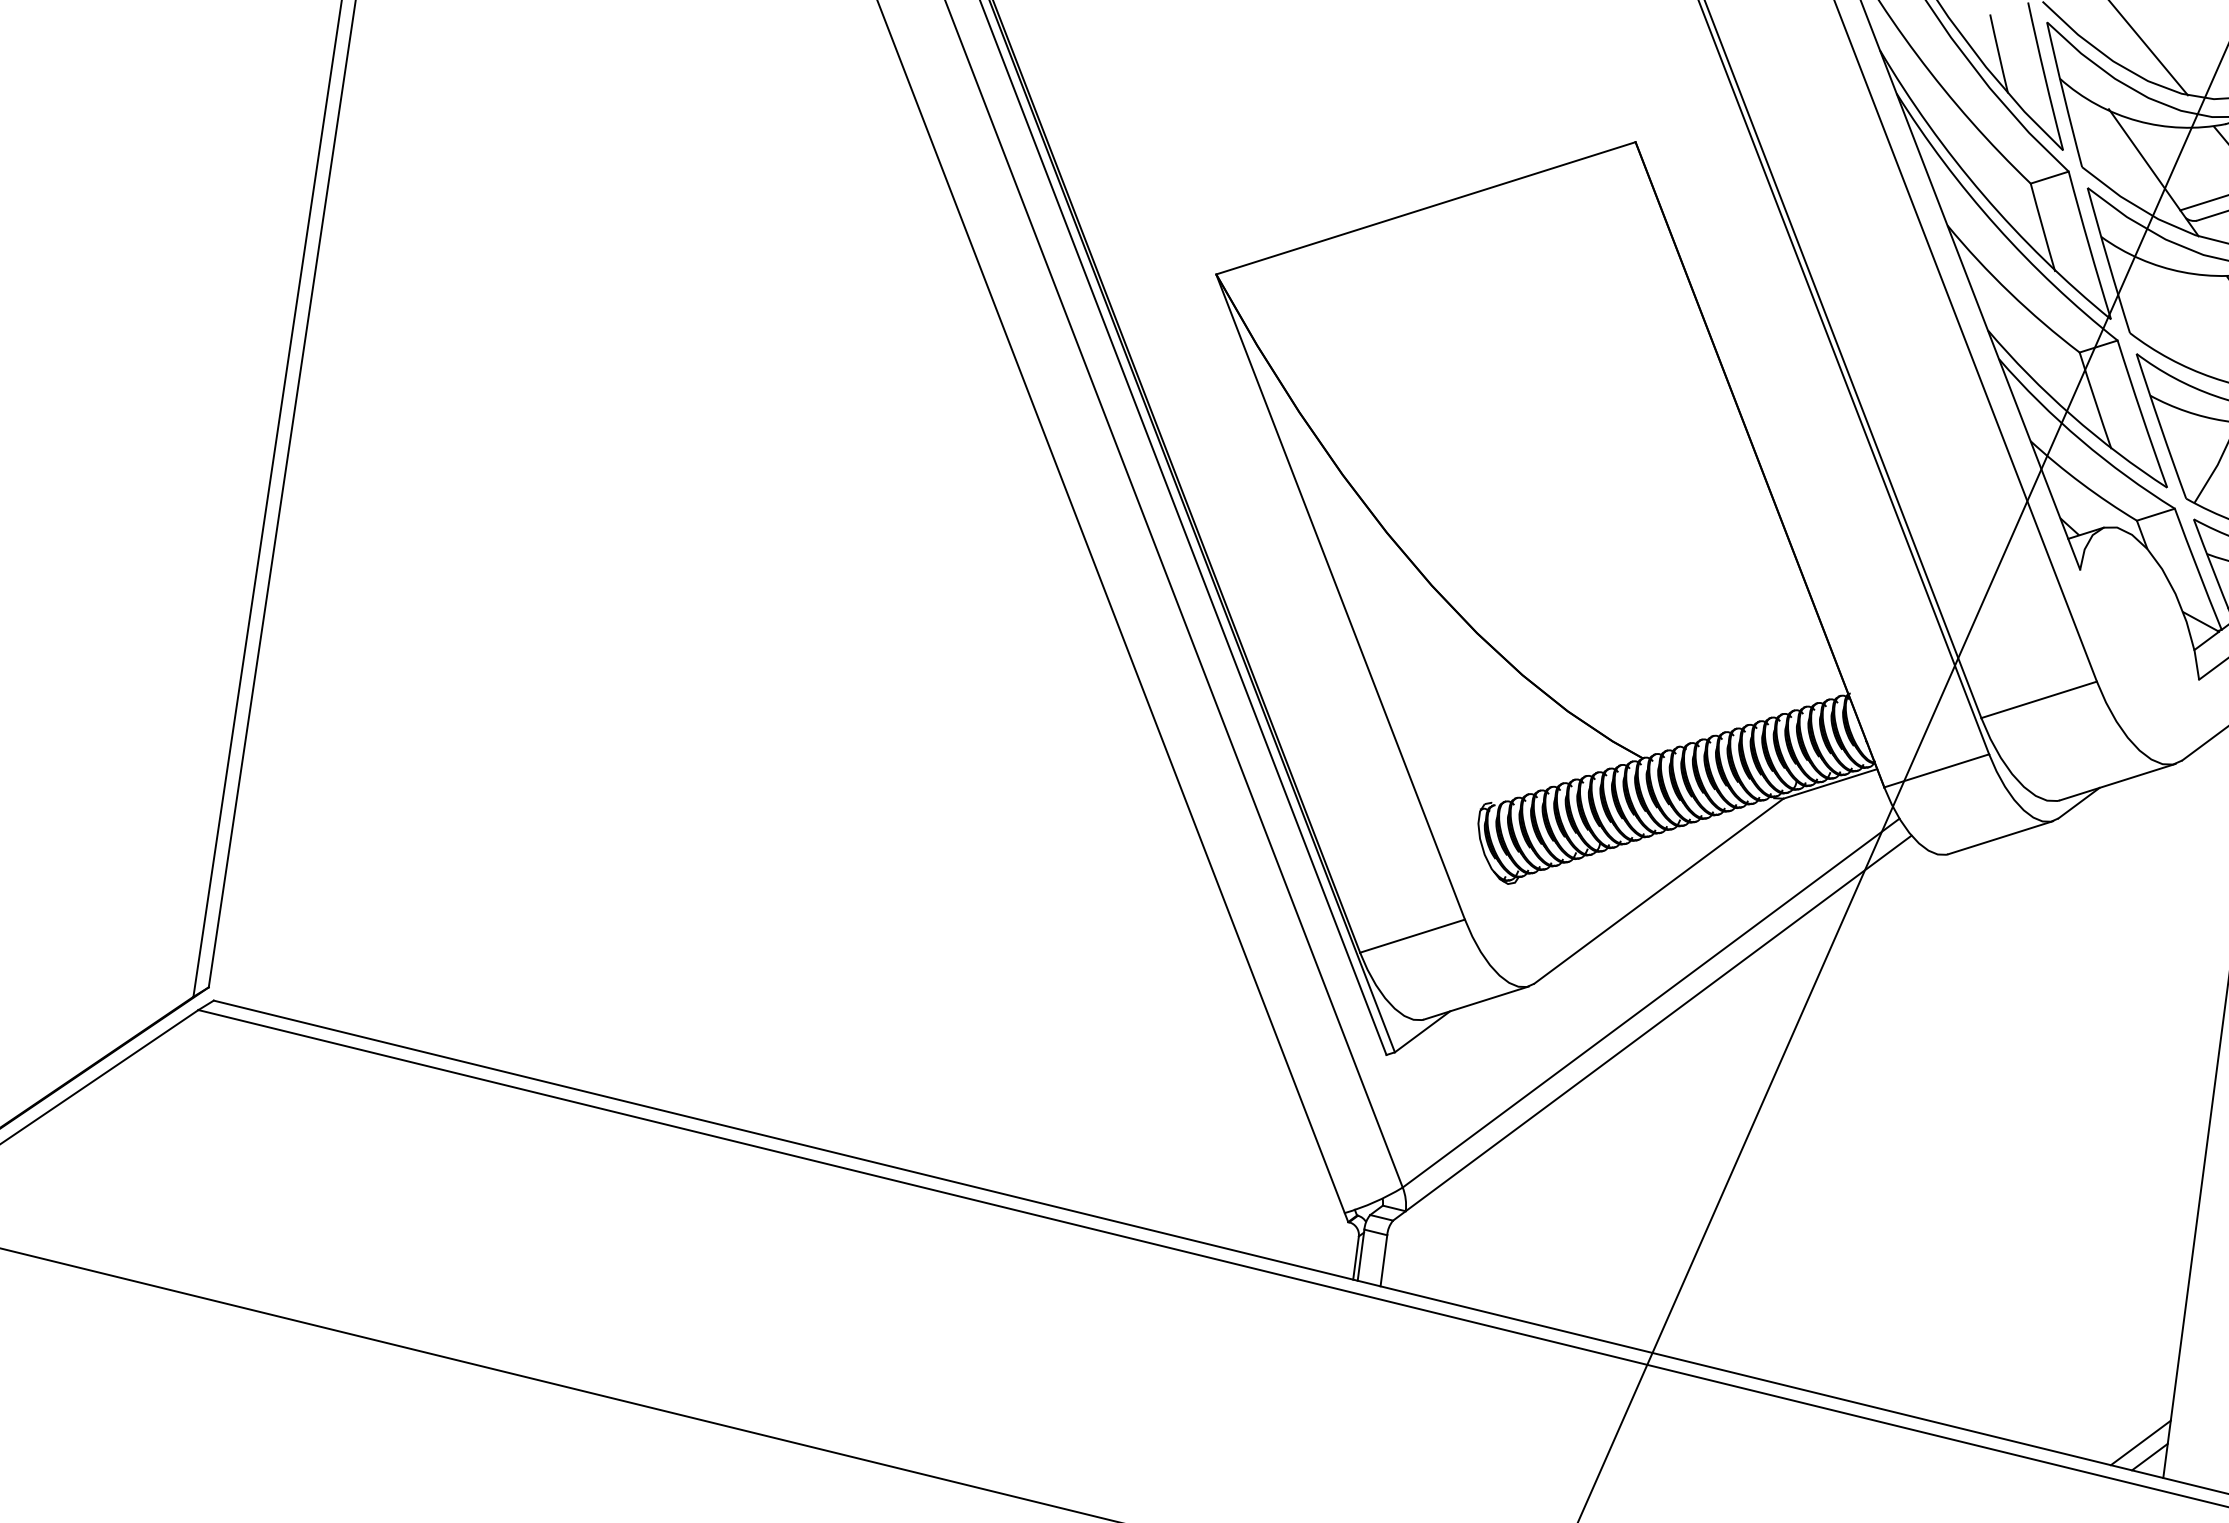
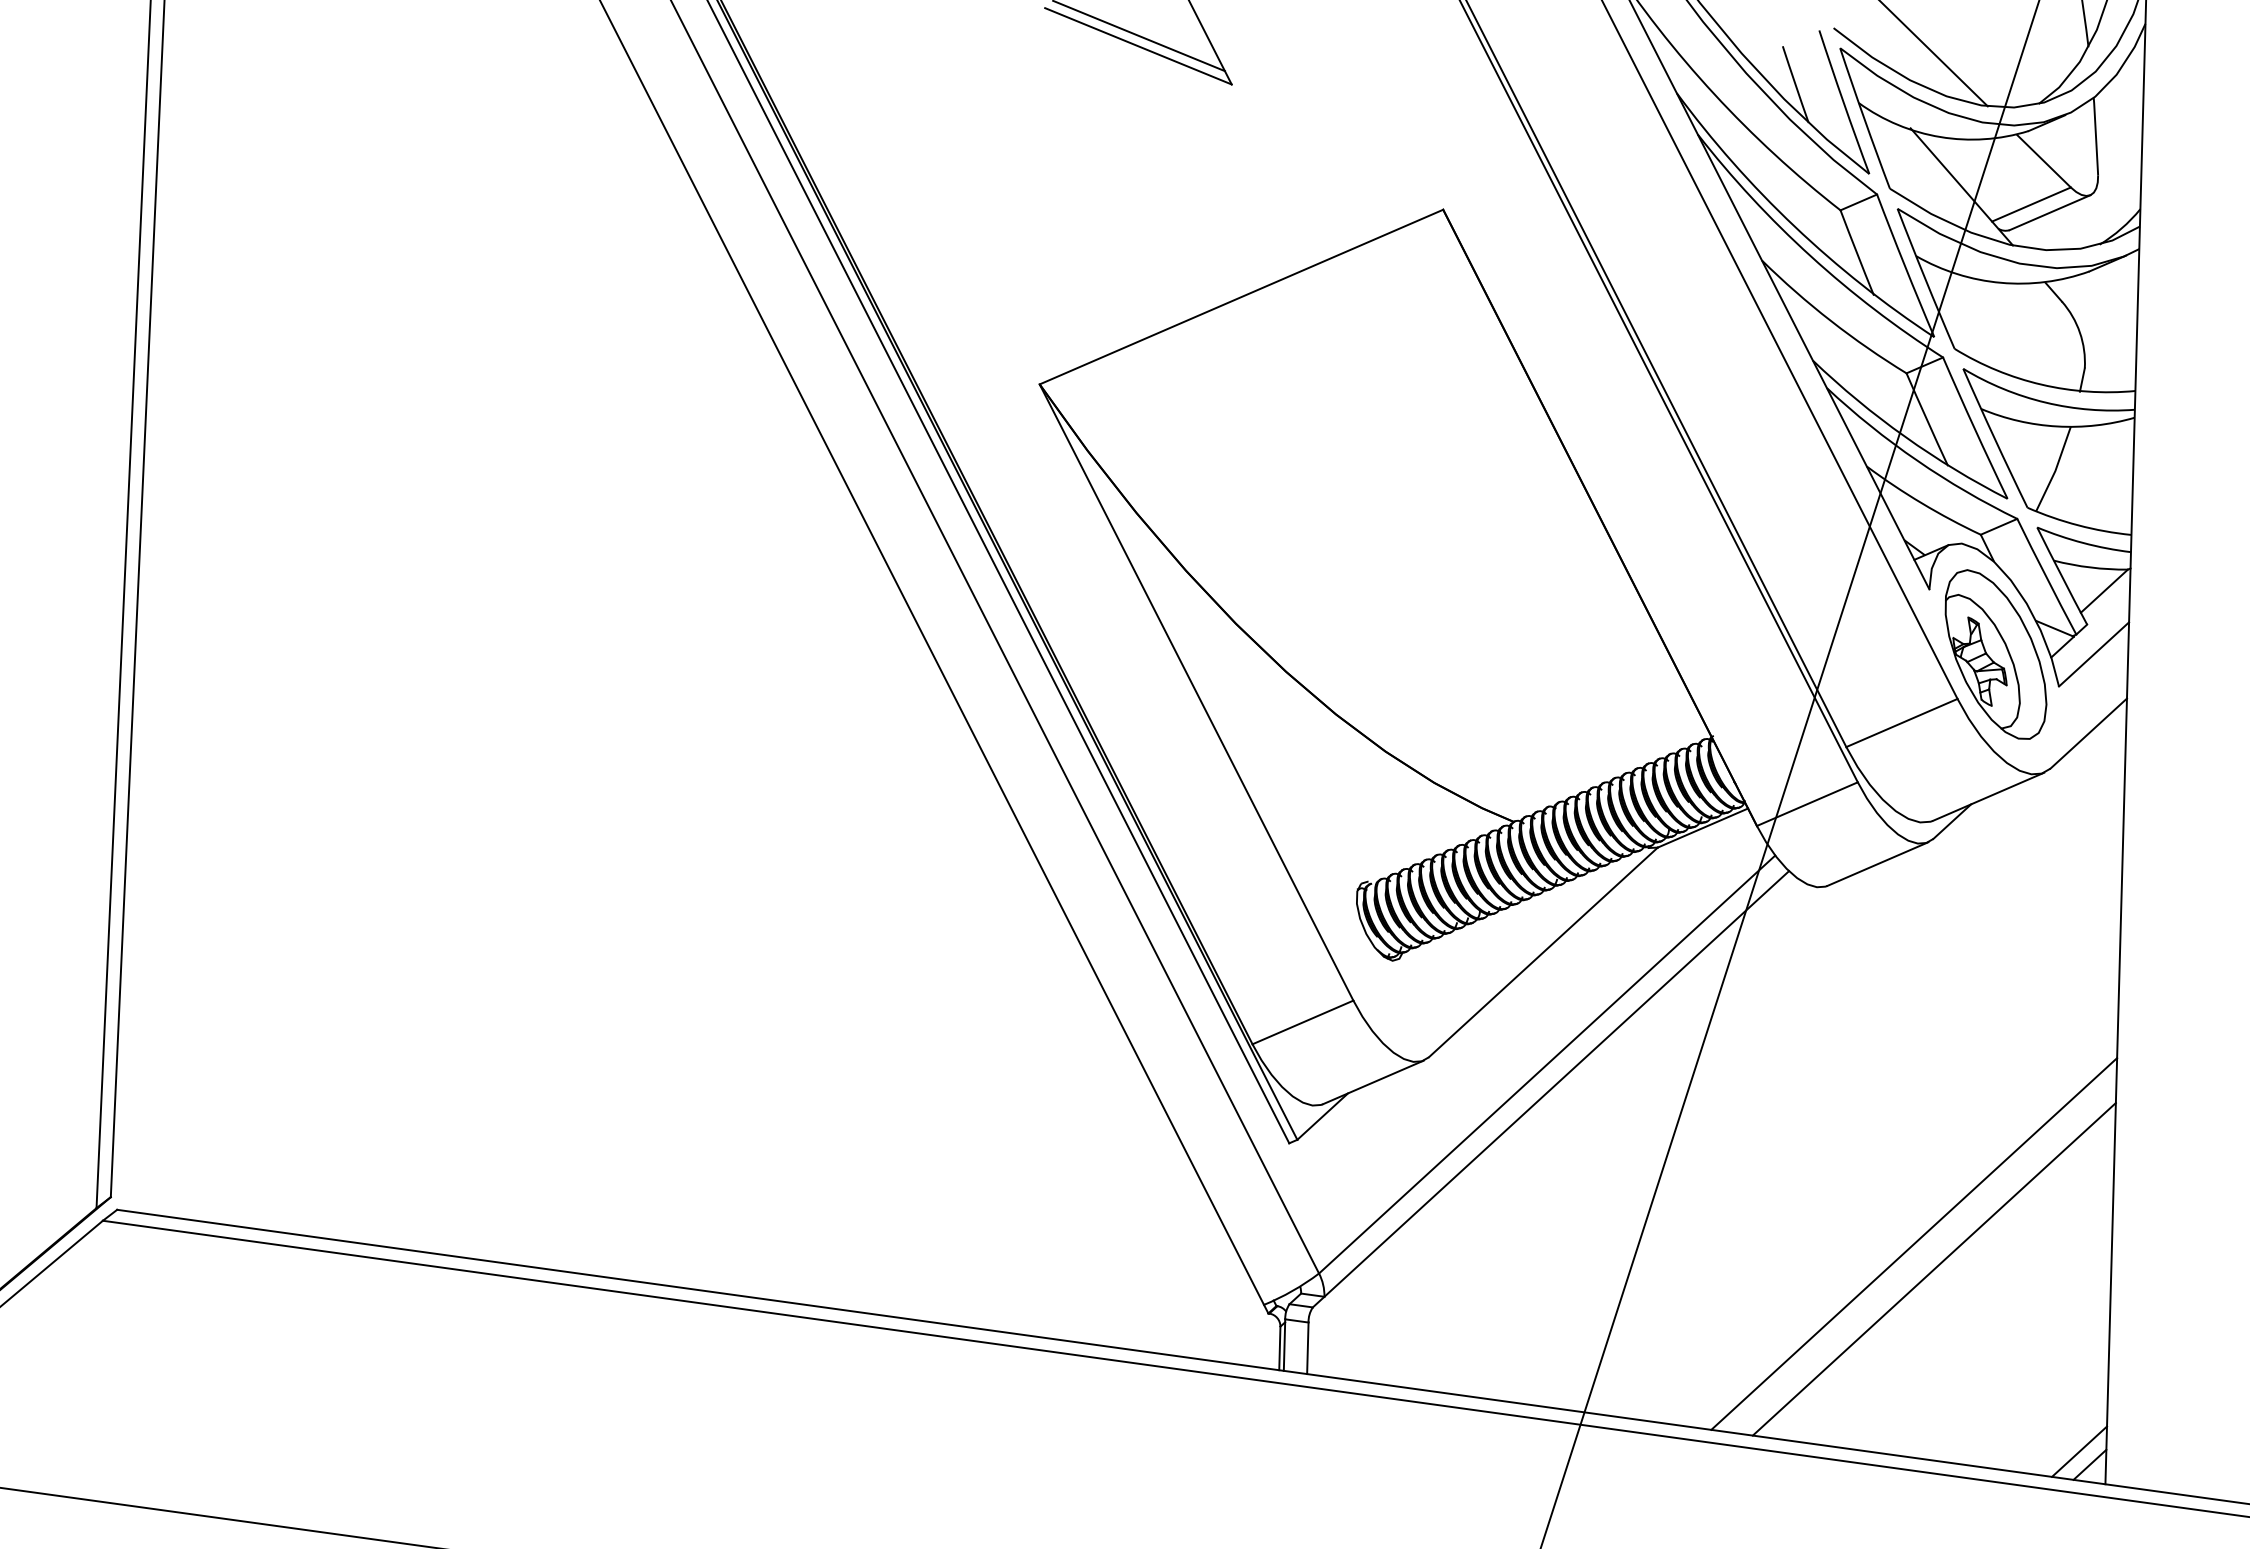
part: (2139, 641) -> (1995, 654), added
line: (1998, 1218) -> (1914, 1243), added
line: (2014, 1246) -> (1933, 1269), added

